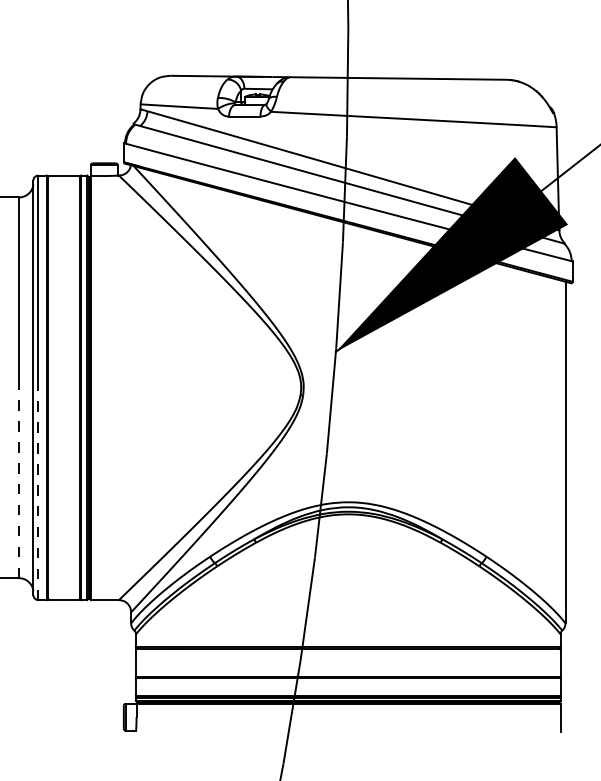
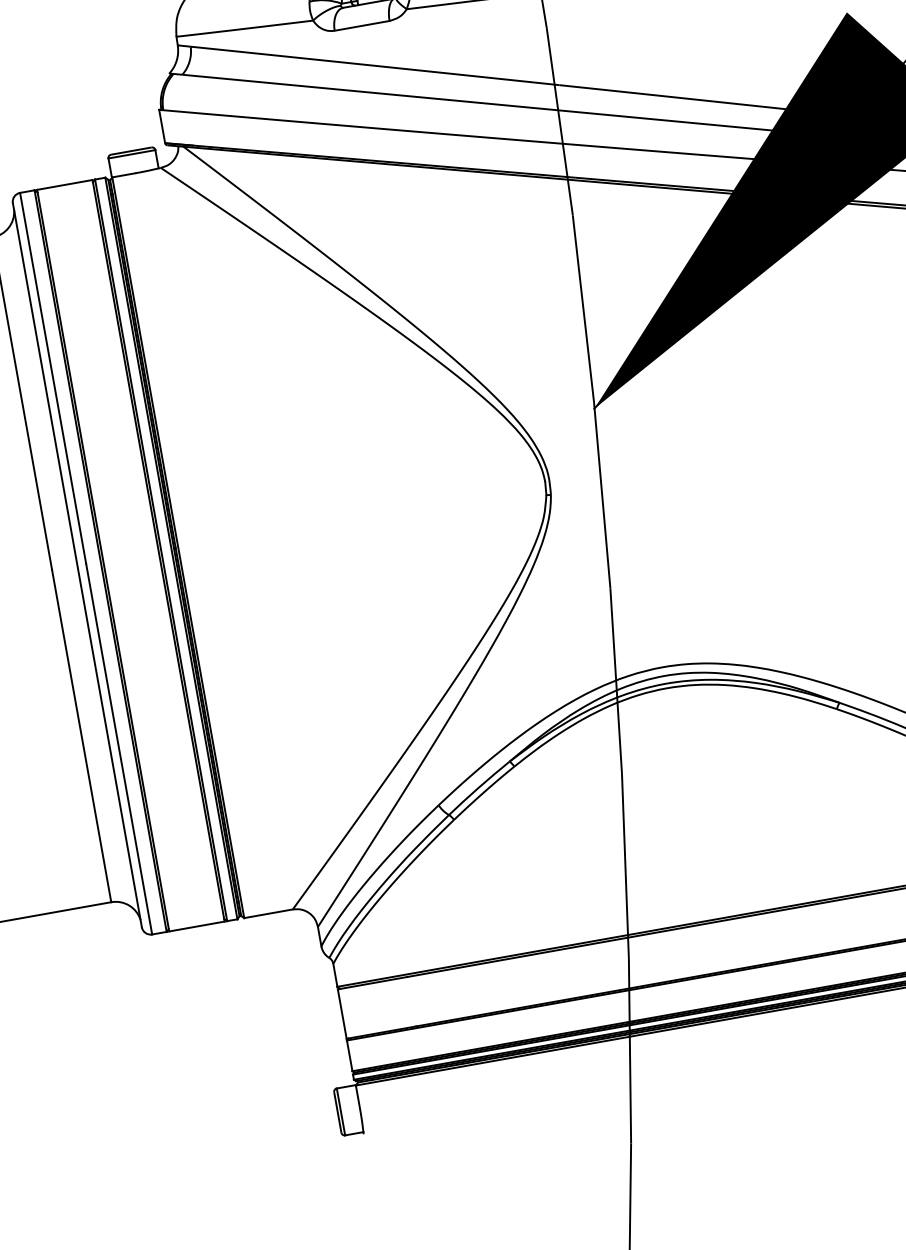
line: (18, 482) -> (80, 735), dashed -> solid
line: (38, 493) -> (119, 748), dashed -> solid

